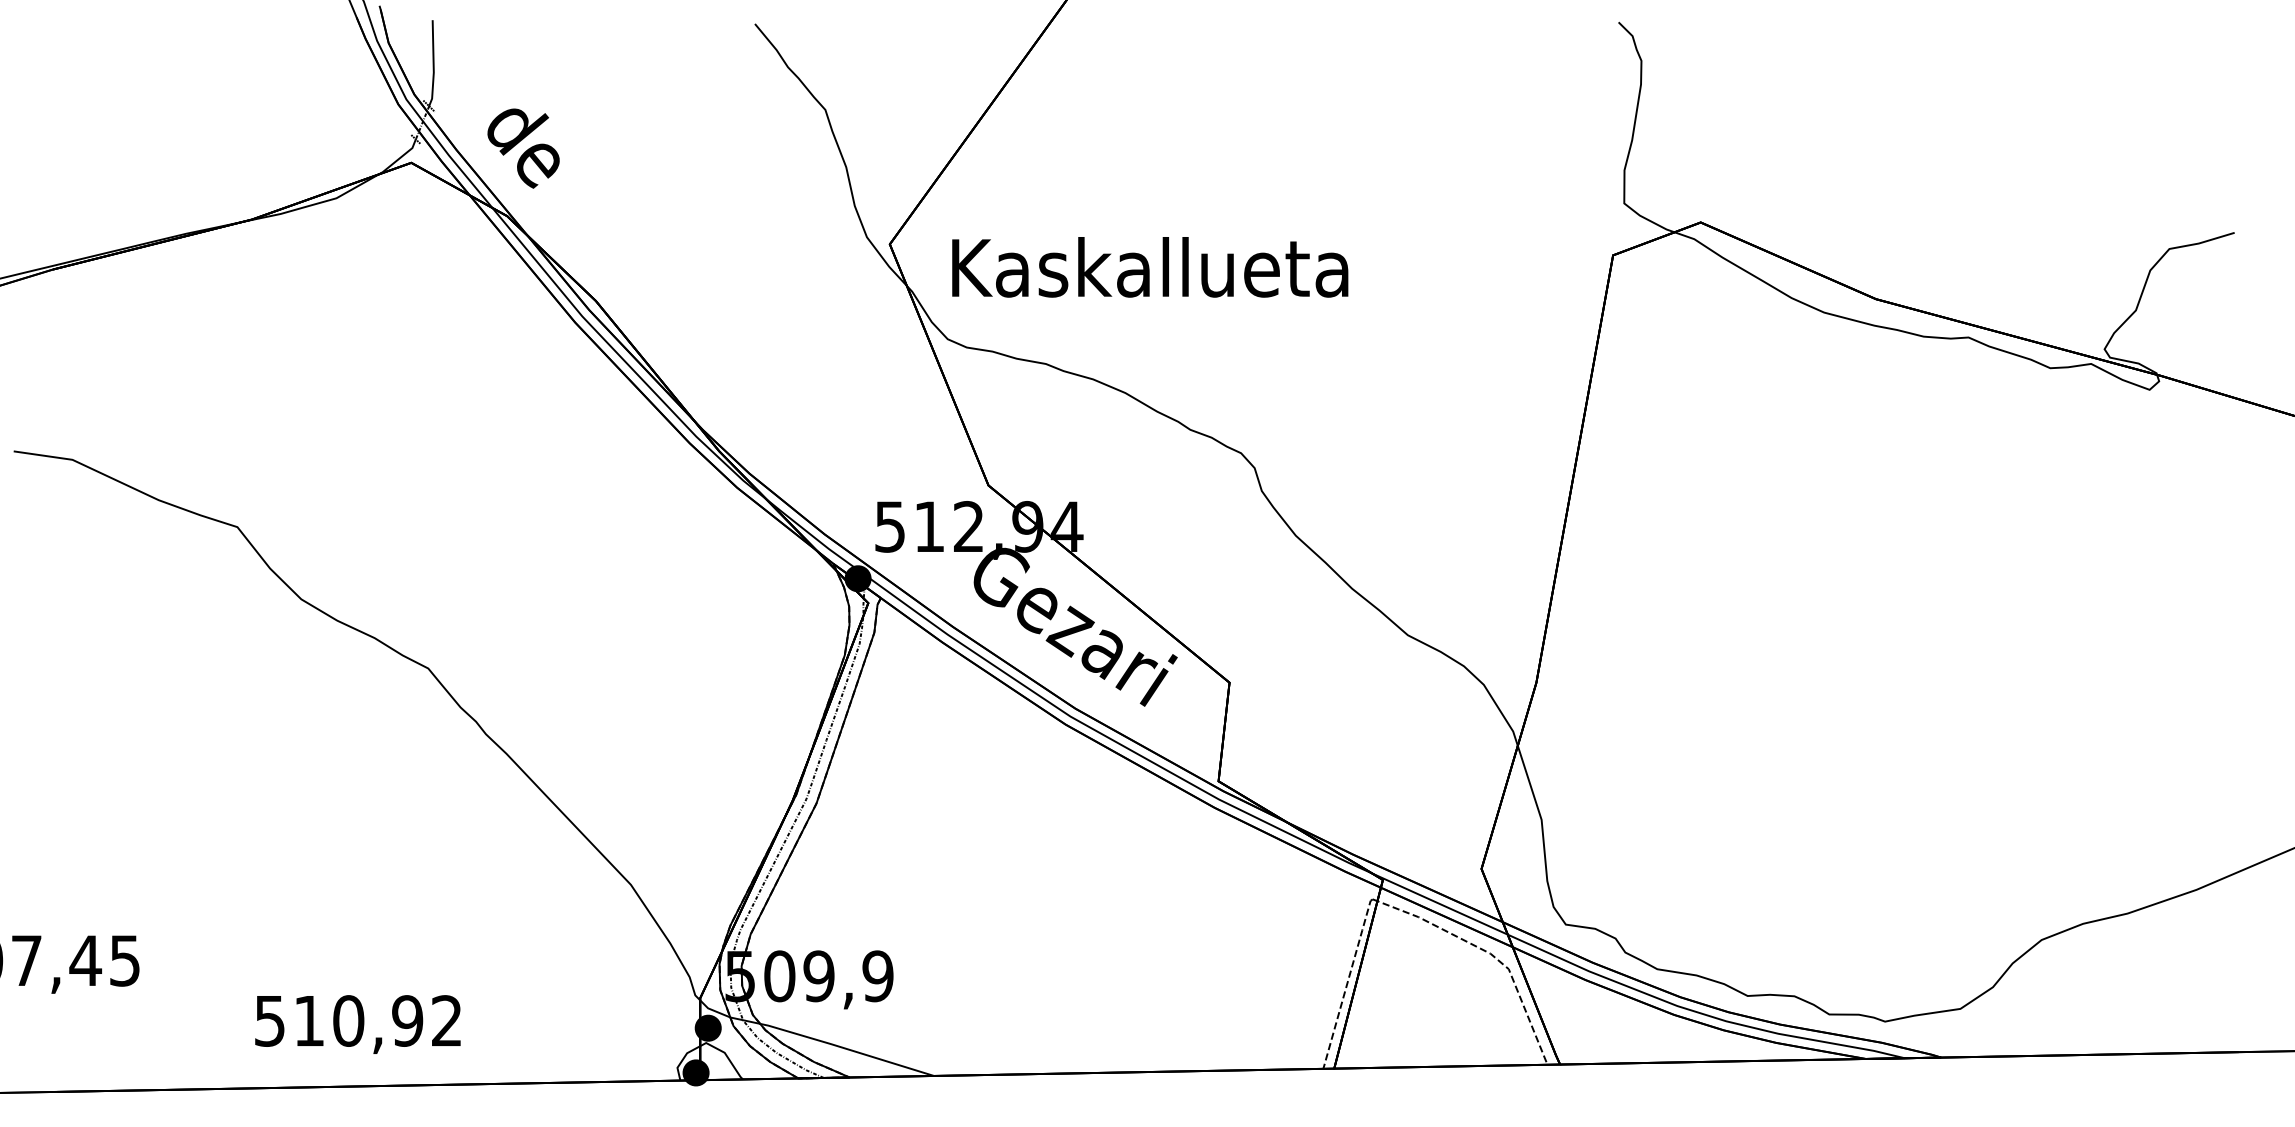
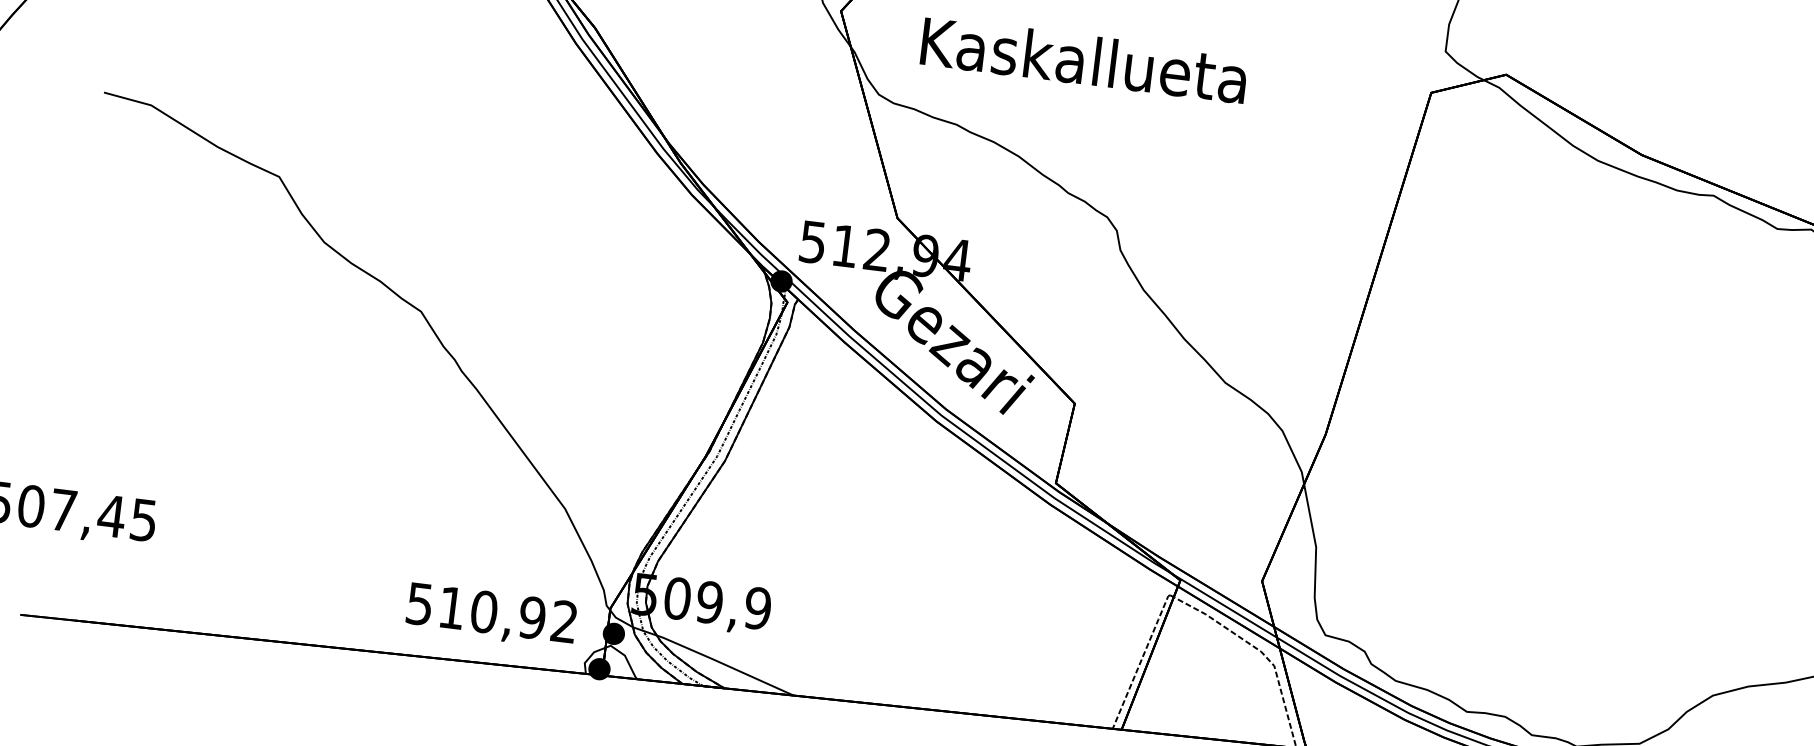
text: (1150, 267) -> (1084, 60), moved
text: (357, 1024) -> (491, 615), moved

